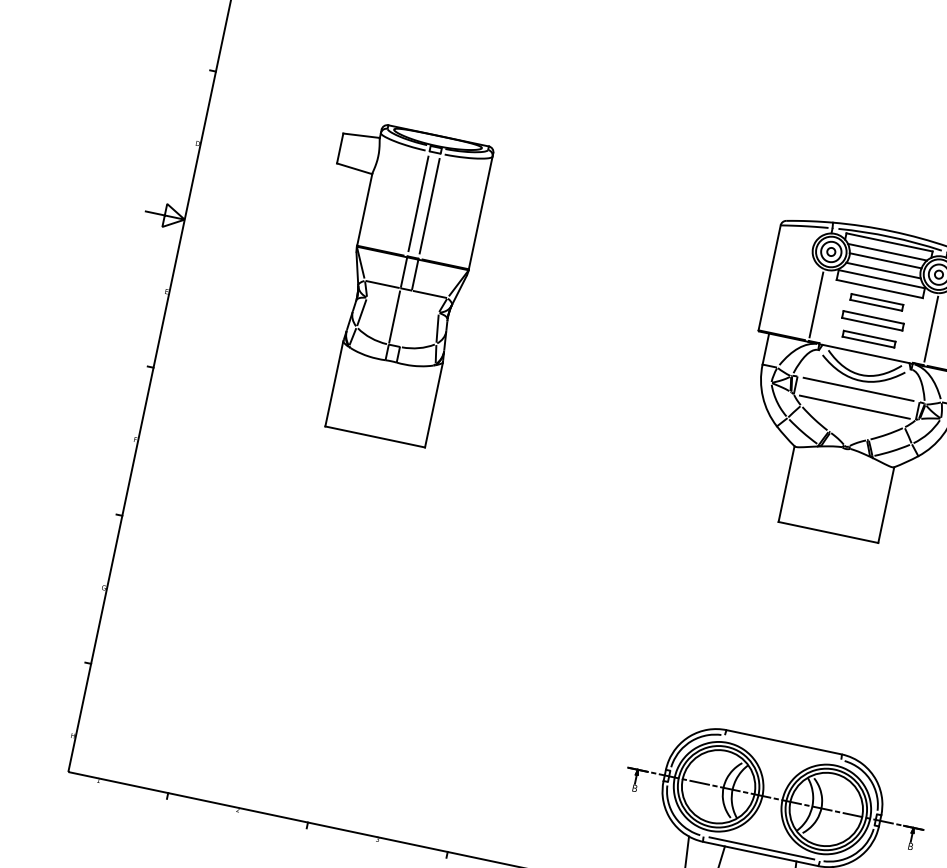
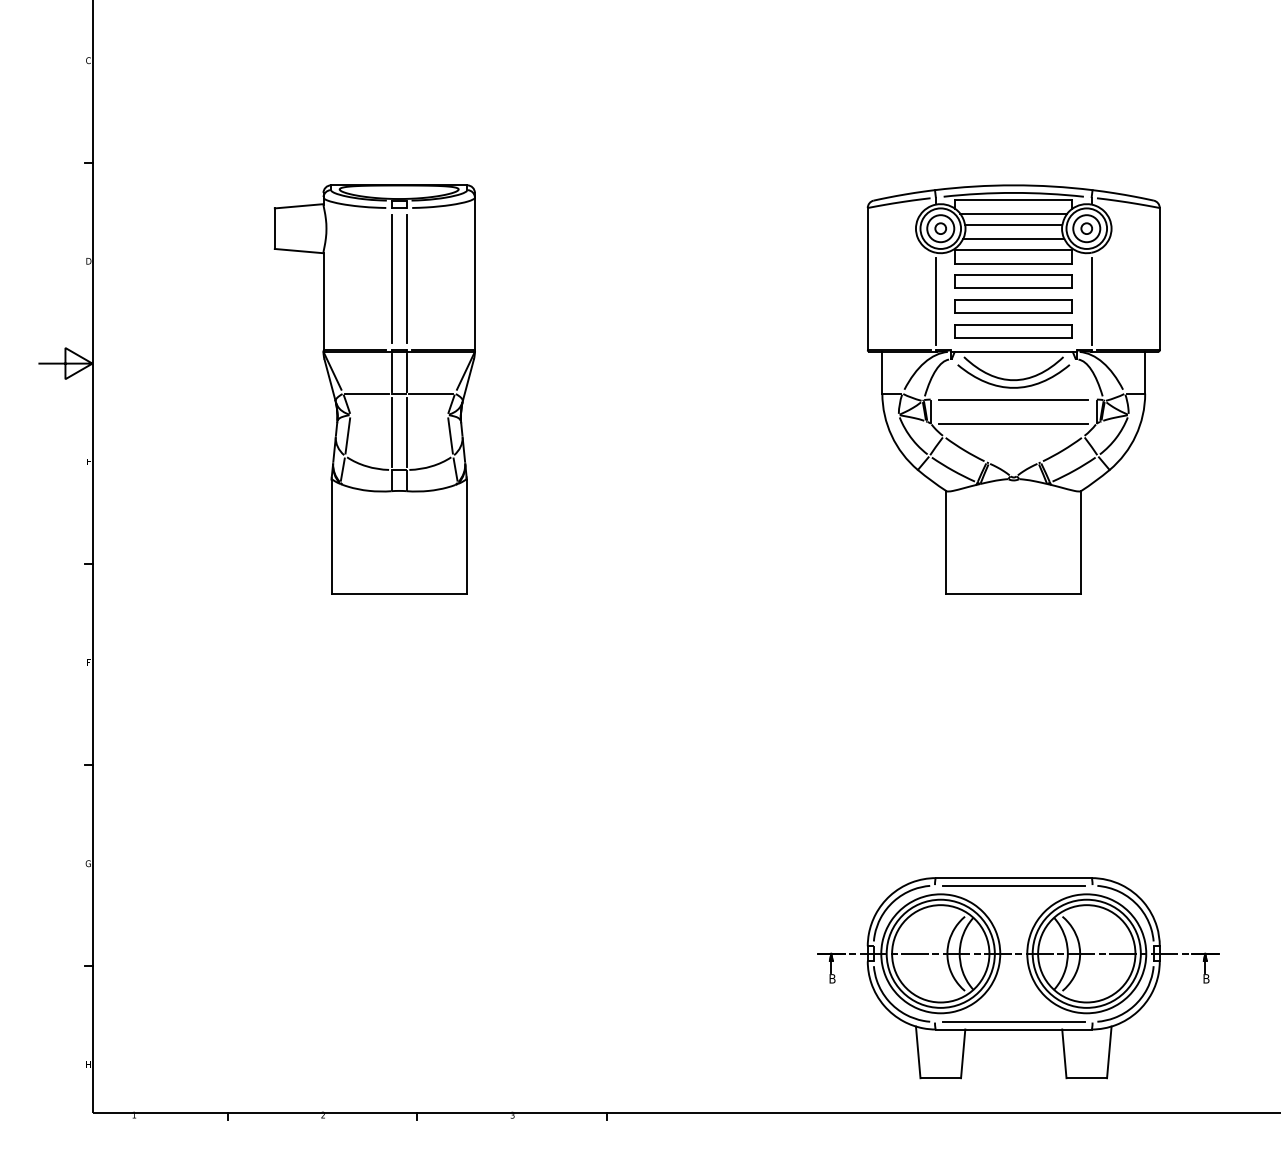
part: (876, 302) -> (1013, 281), size x1.67
line: (405, 319) -> (406, 432), added
part: (872, 320) -> (1013, 306), size x1.43
part: (868, 339) -> (1013, 331), size x1.67
line: (782, 747) -> (1013, 885), added

